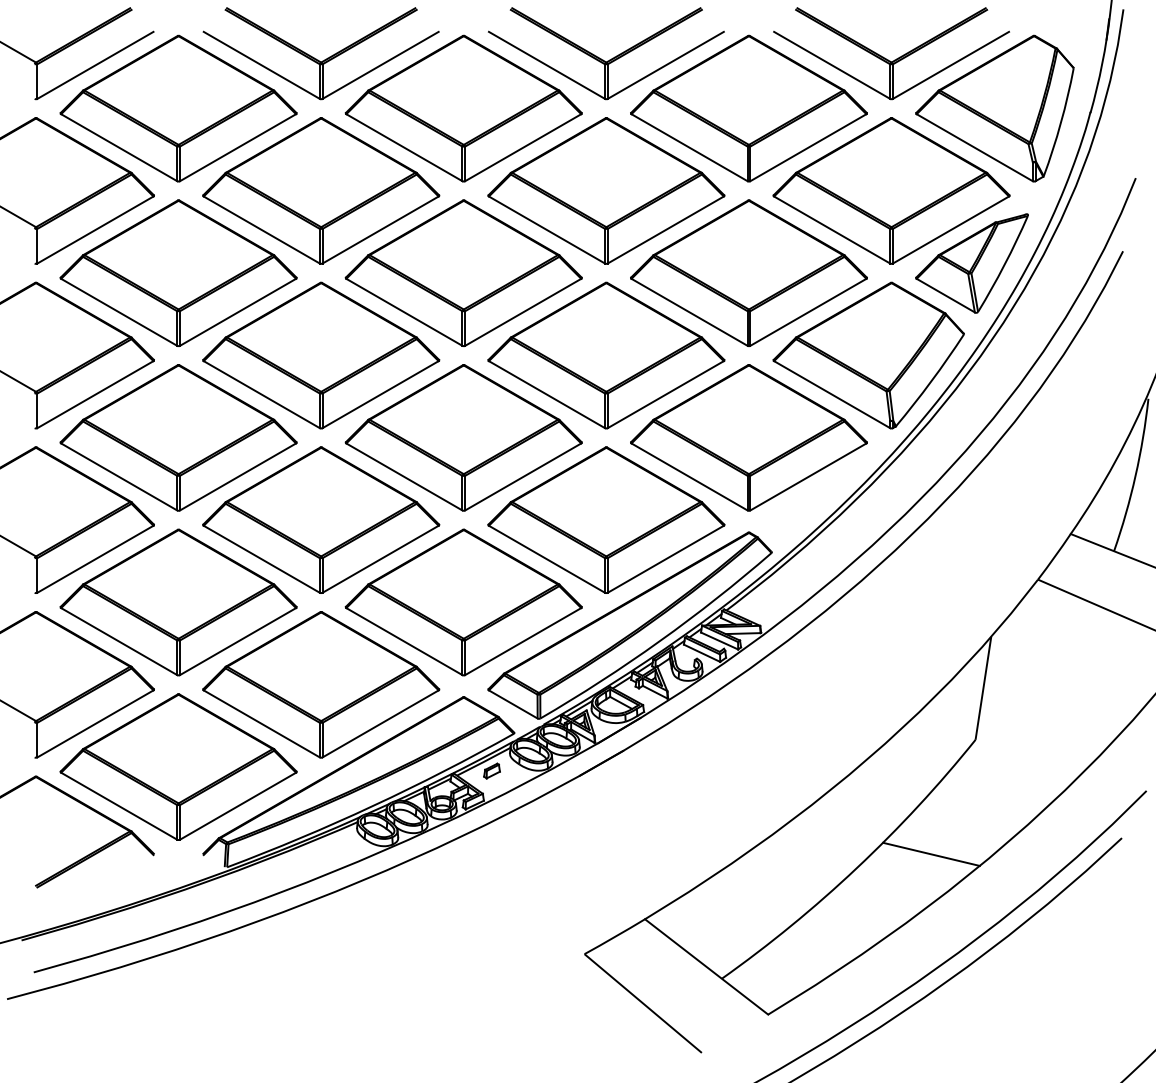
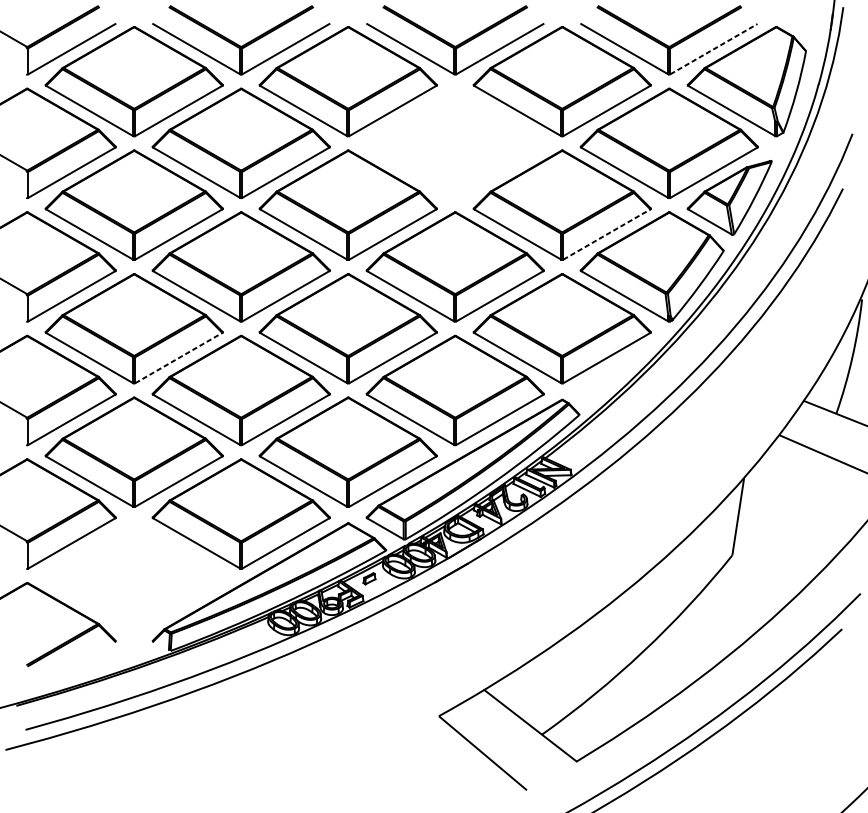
line: (951, 65) -> (714, 49), solid -> dashed
part: (606, 190) -> (455, 143), removed
line: (808, 312) -> (606, 234), solid -> dashed
line: (238, 476) -> (179, 357), solid -> dashed
part: (178, 766) -> (134, 575), removed
line: (931, 853) -> (699, 640), removed

